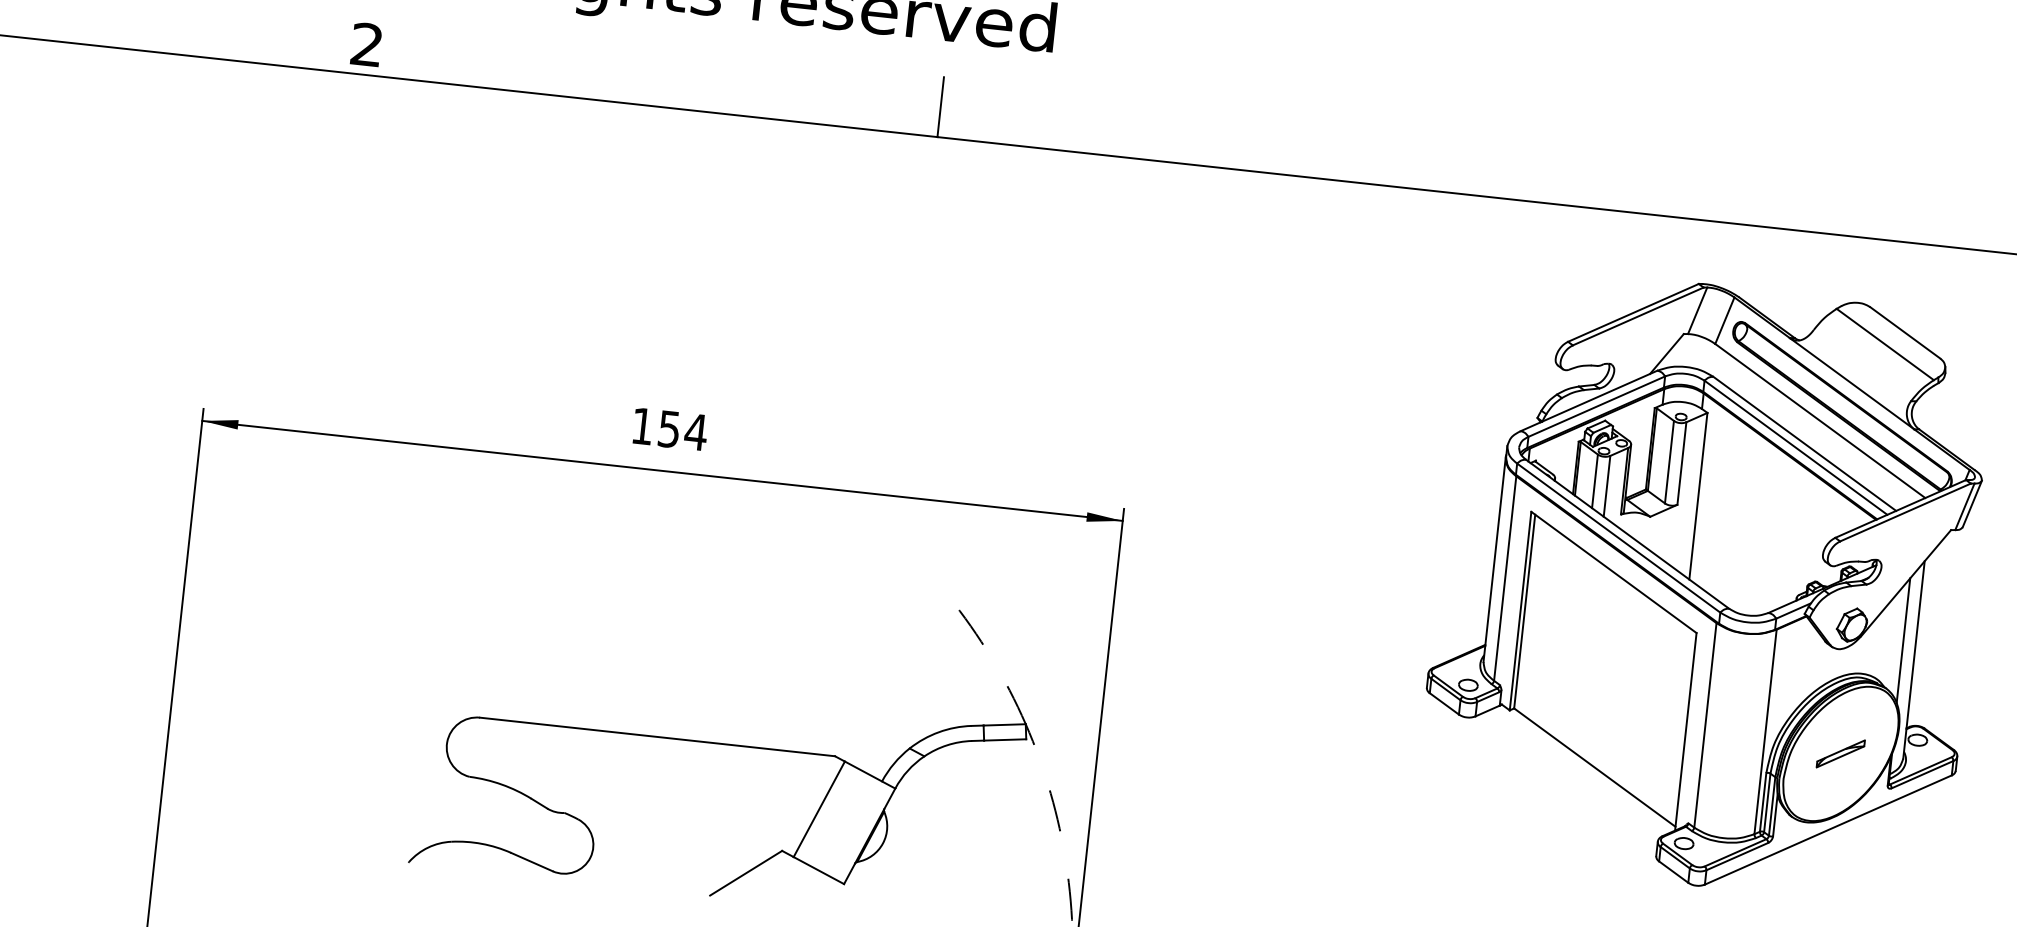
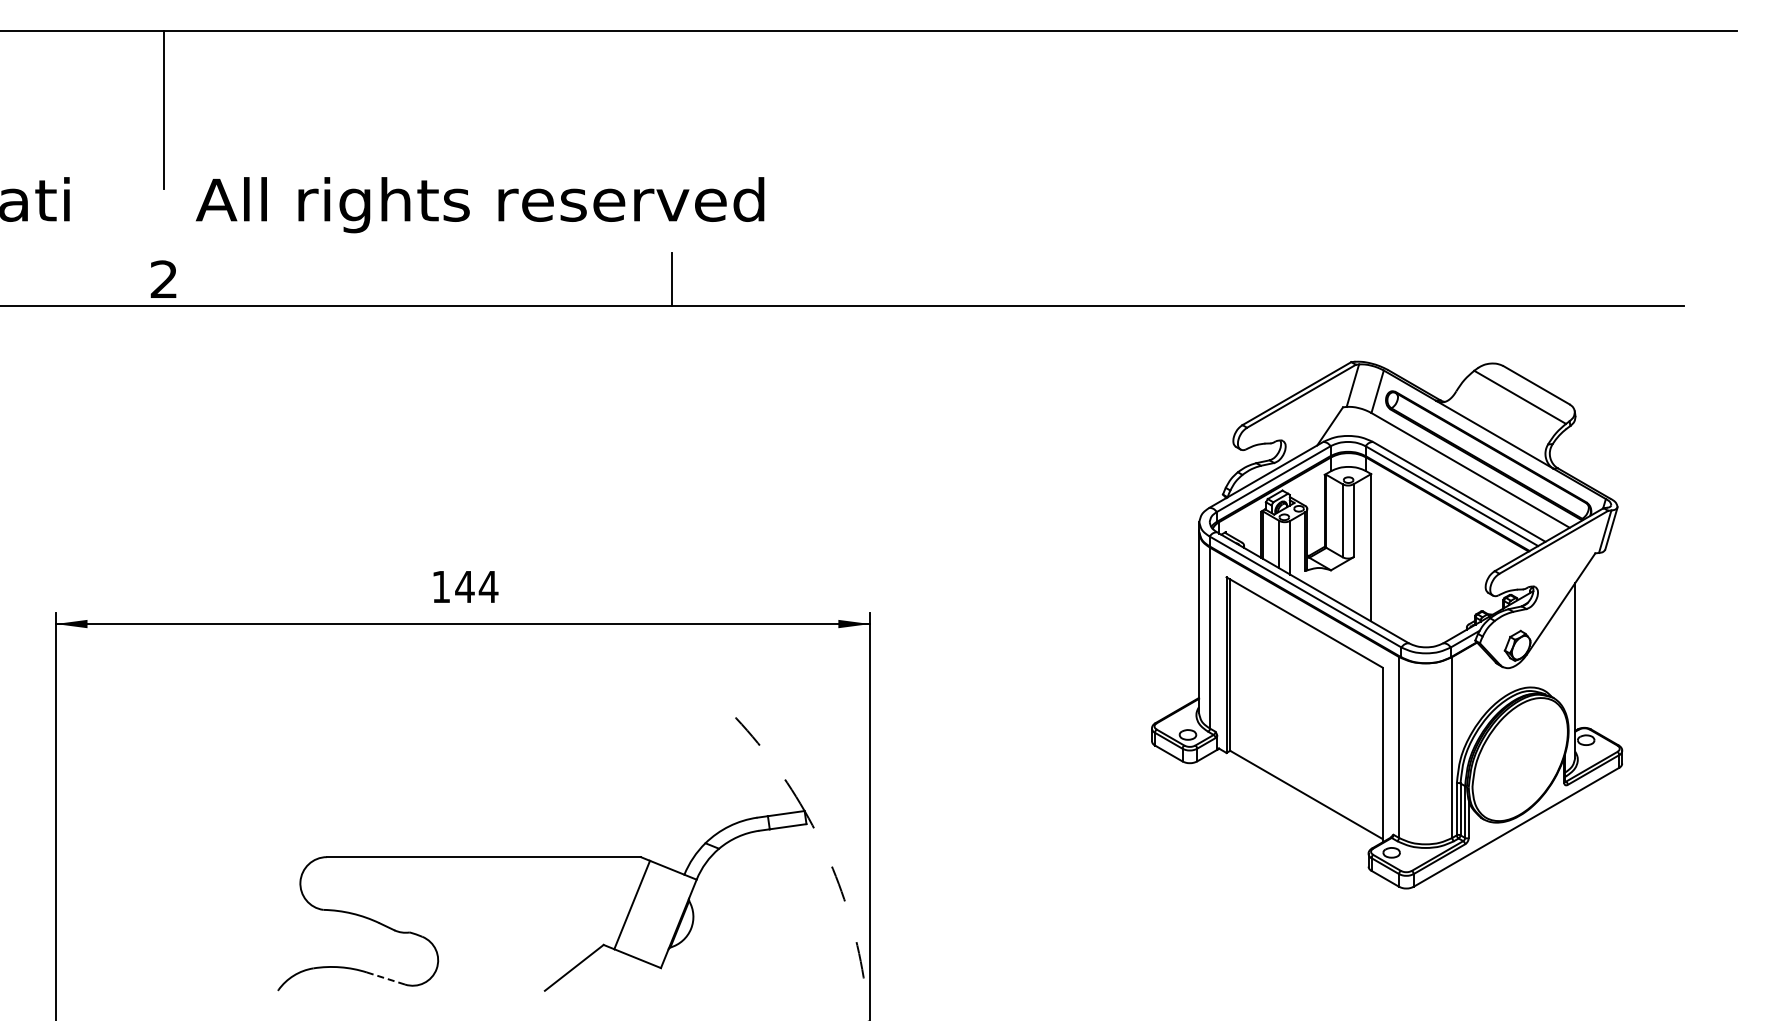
text: (668, 429) -> (464, 587), 154 -> 144
line: (1903, 640) -> (1564, 654), removed
part: (1840, 753) -> (1519, 759), removed
line: (532, 862) -> (386, 978), solid -> dashed

